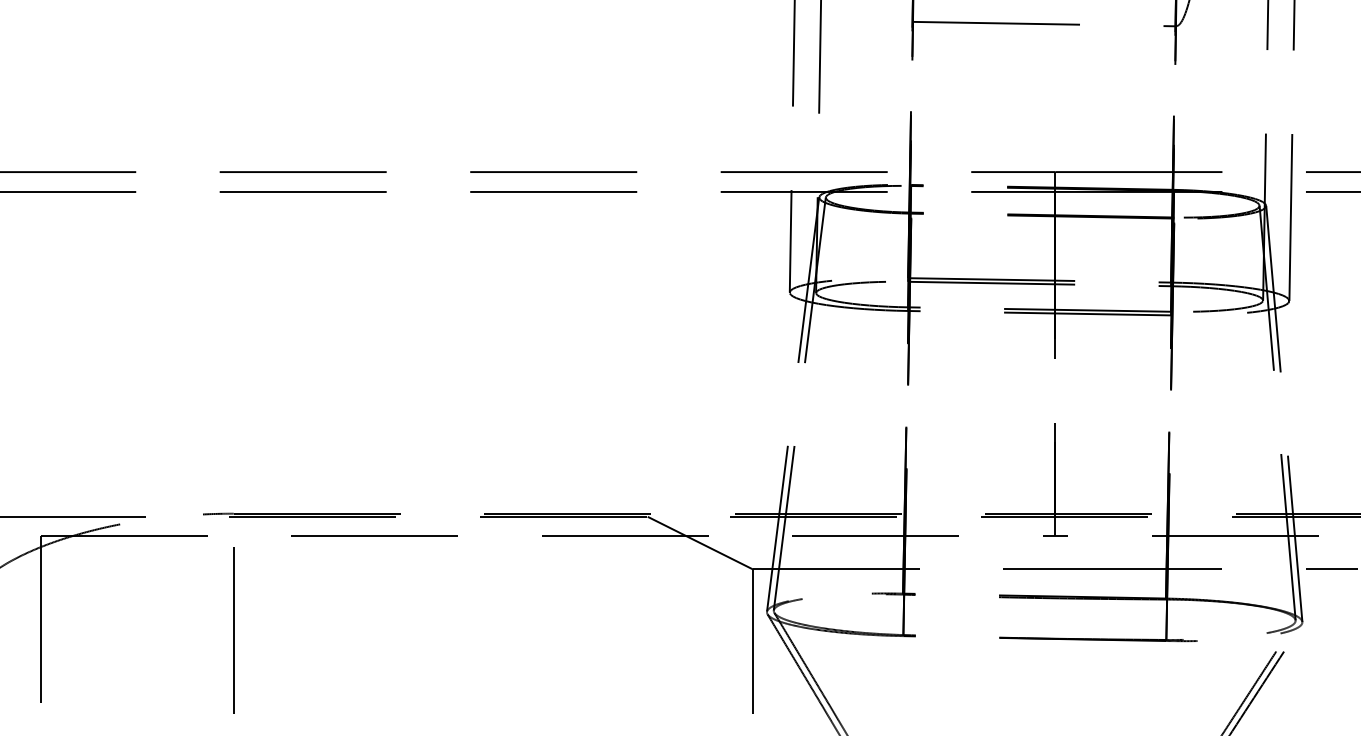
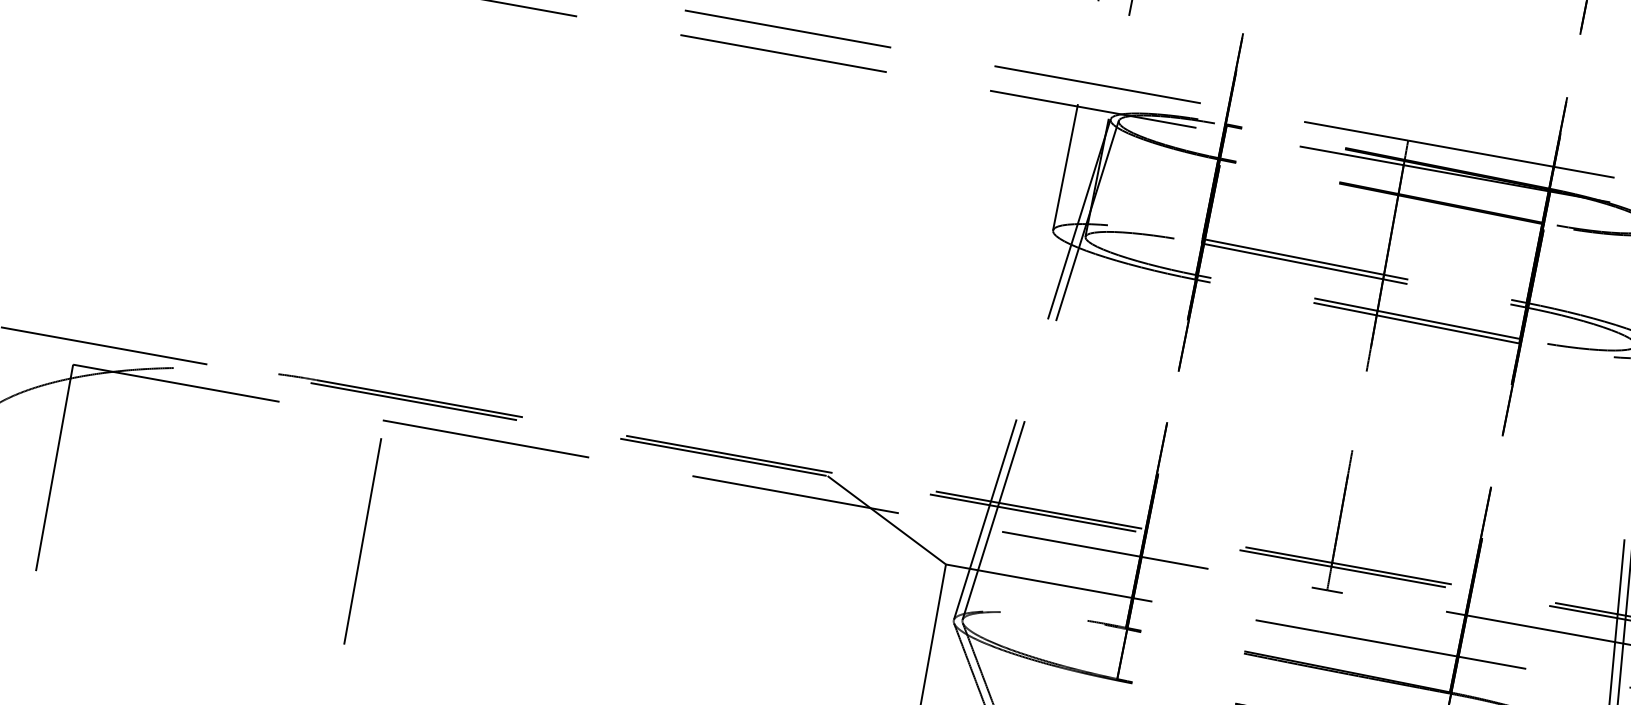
line: (233, 630) -> (362, 541), moved

